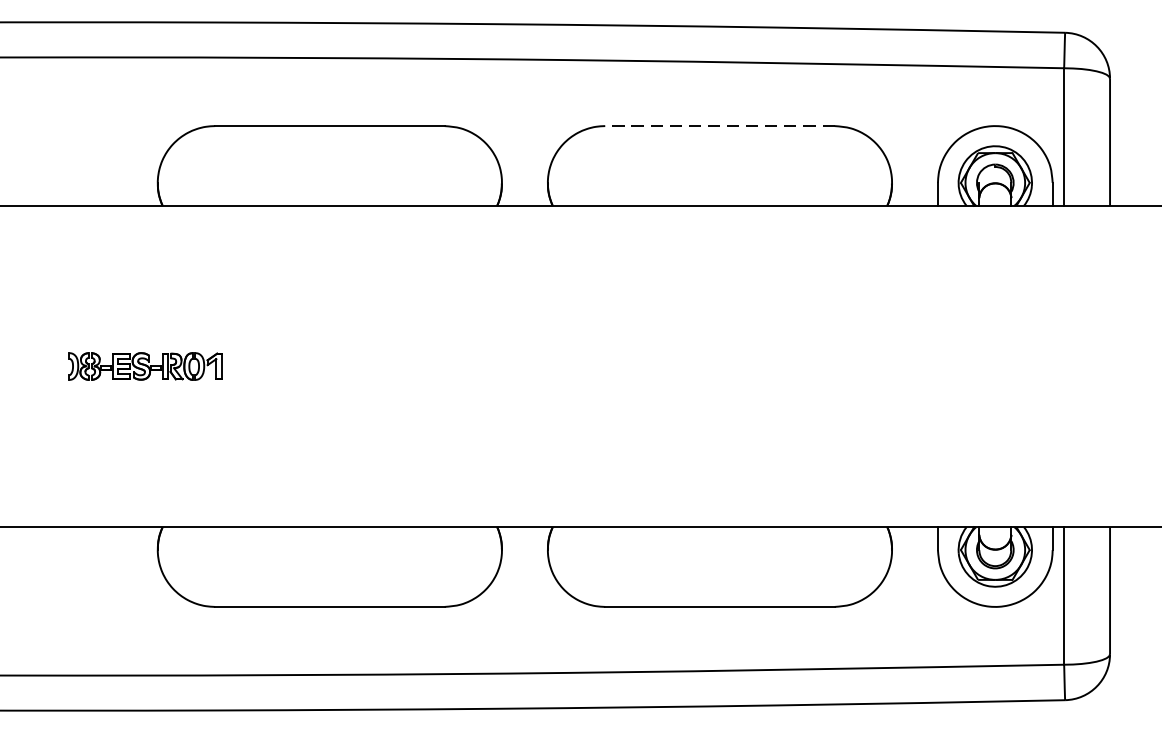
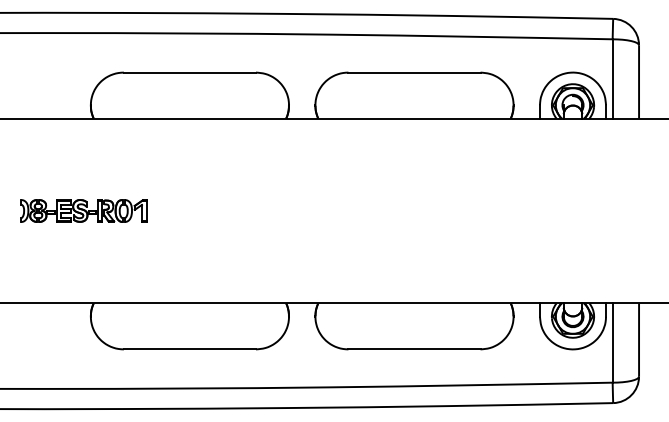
line: (719, 125) -> (414, 72), dashed -> solid
part: (144, 365) -> (83, 210), size x1.43

